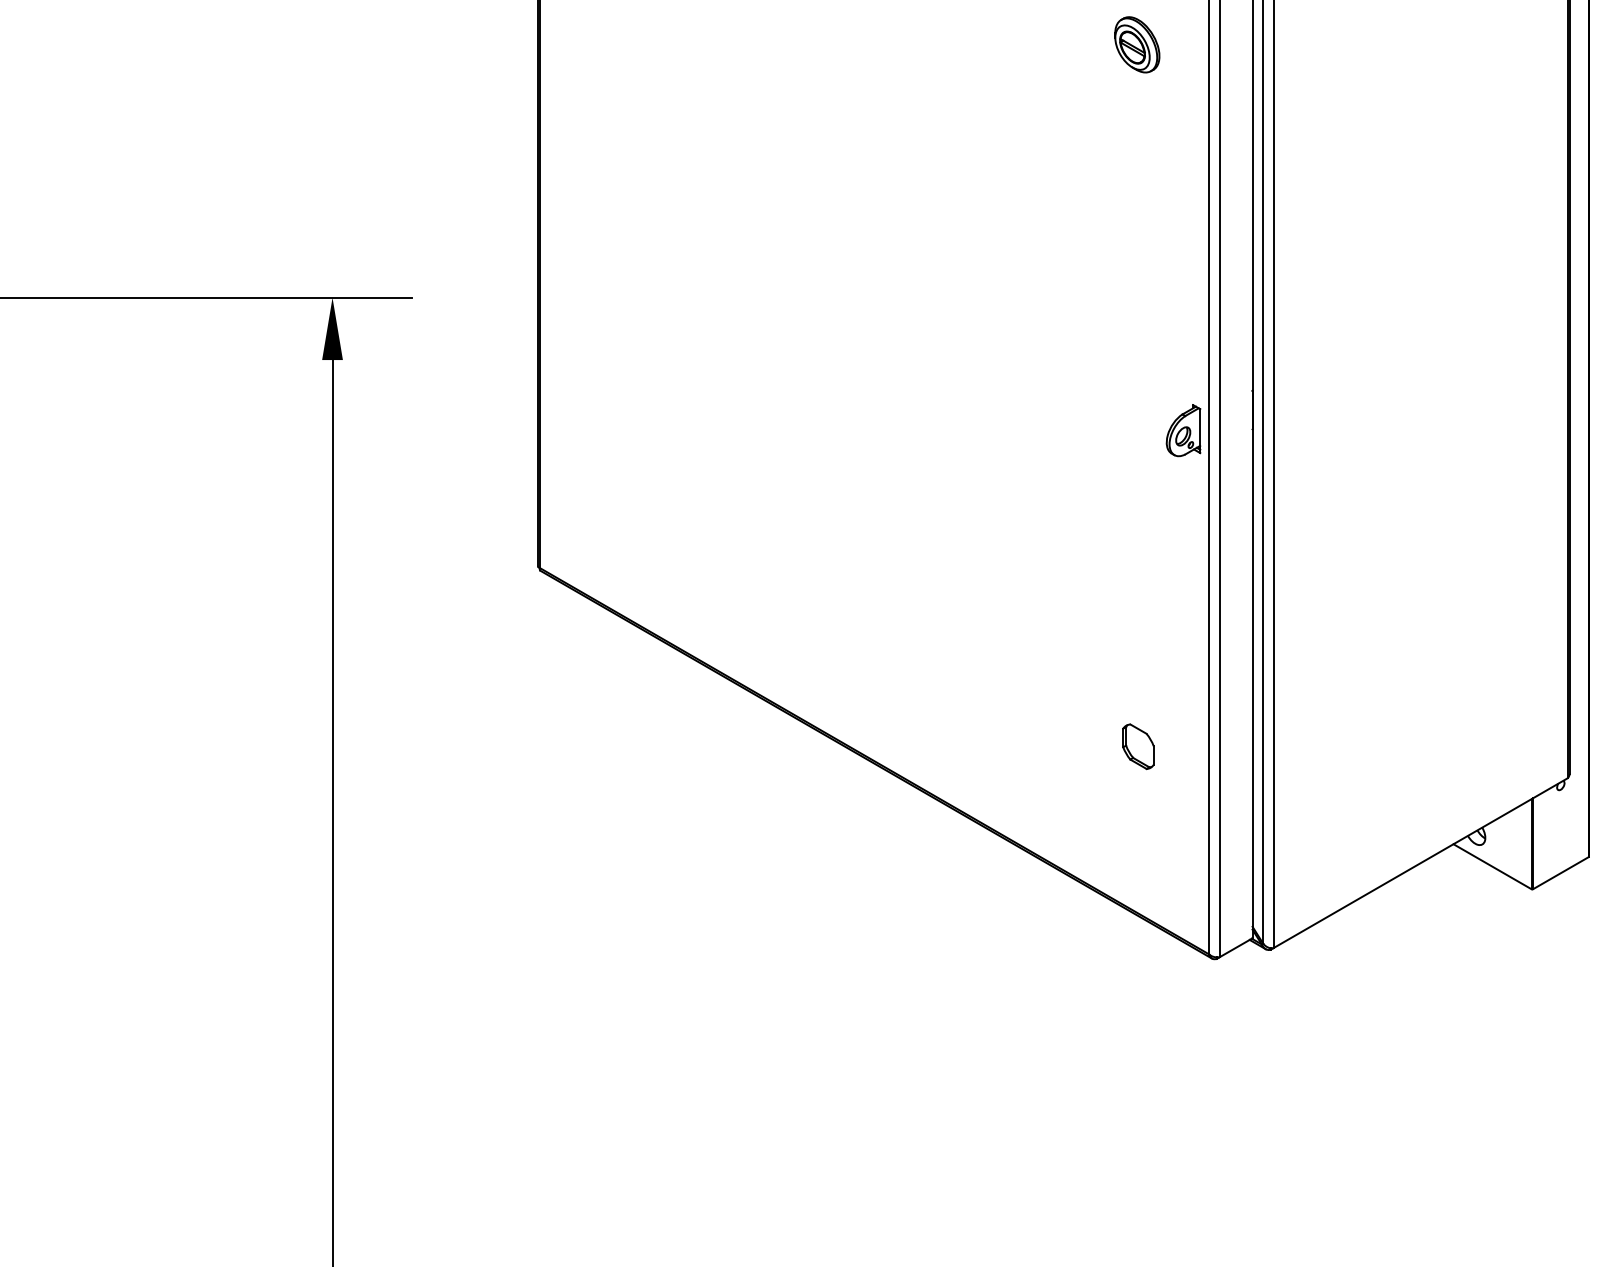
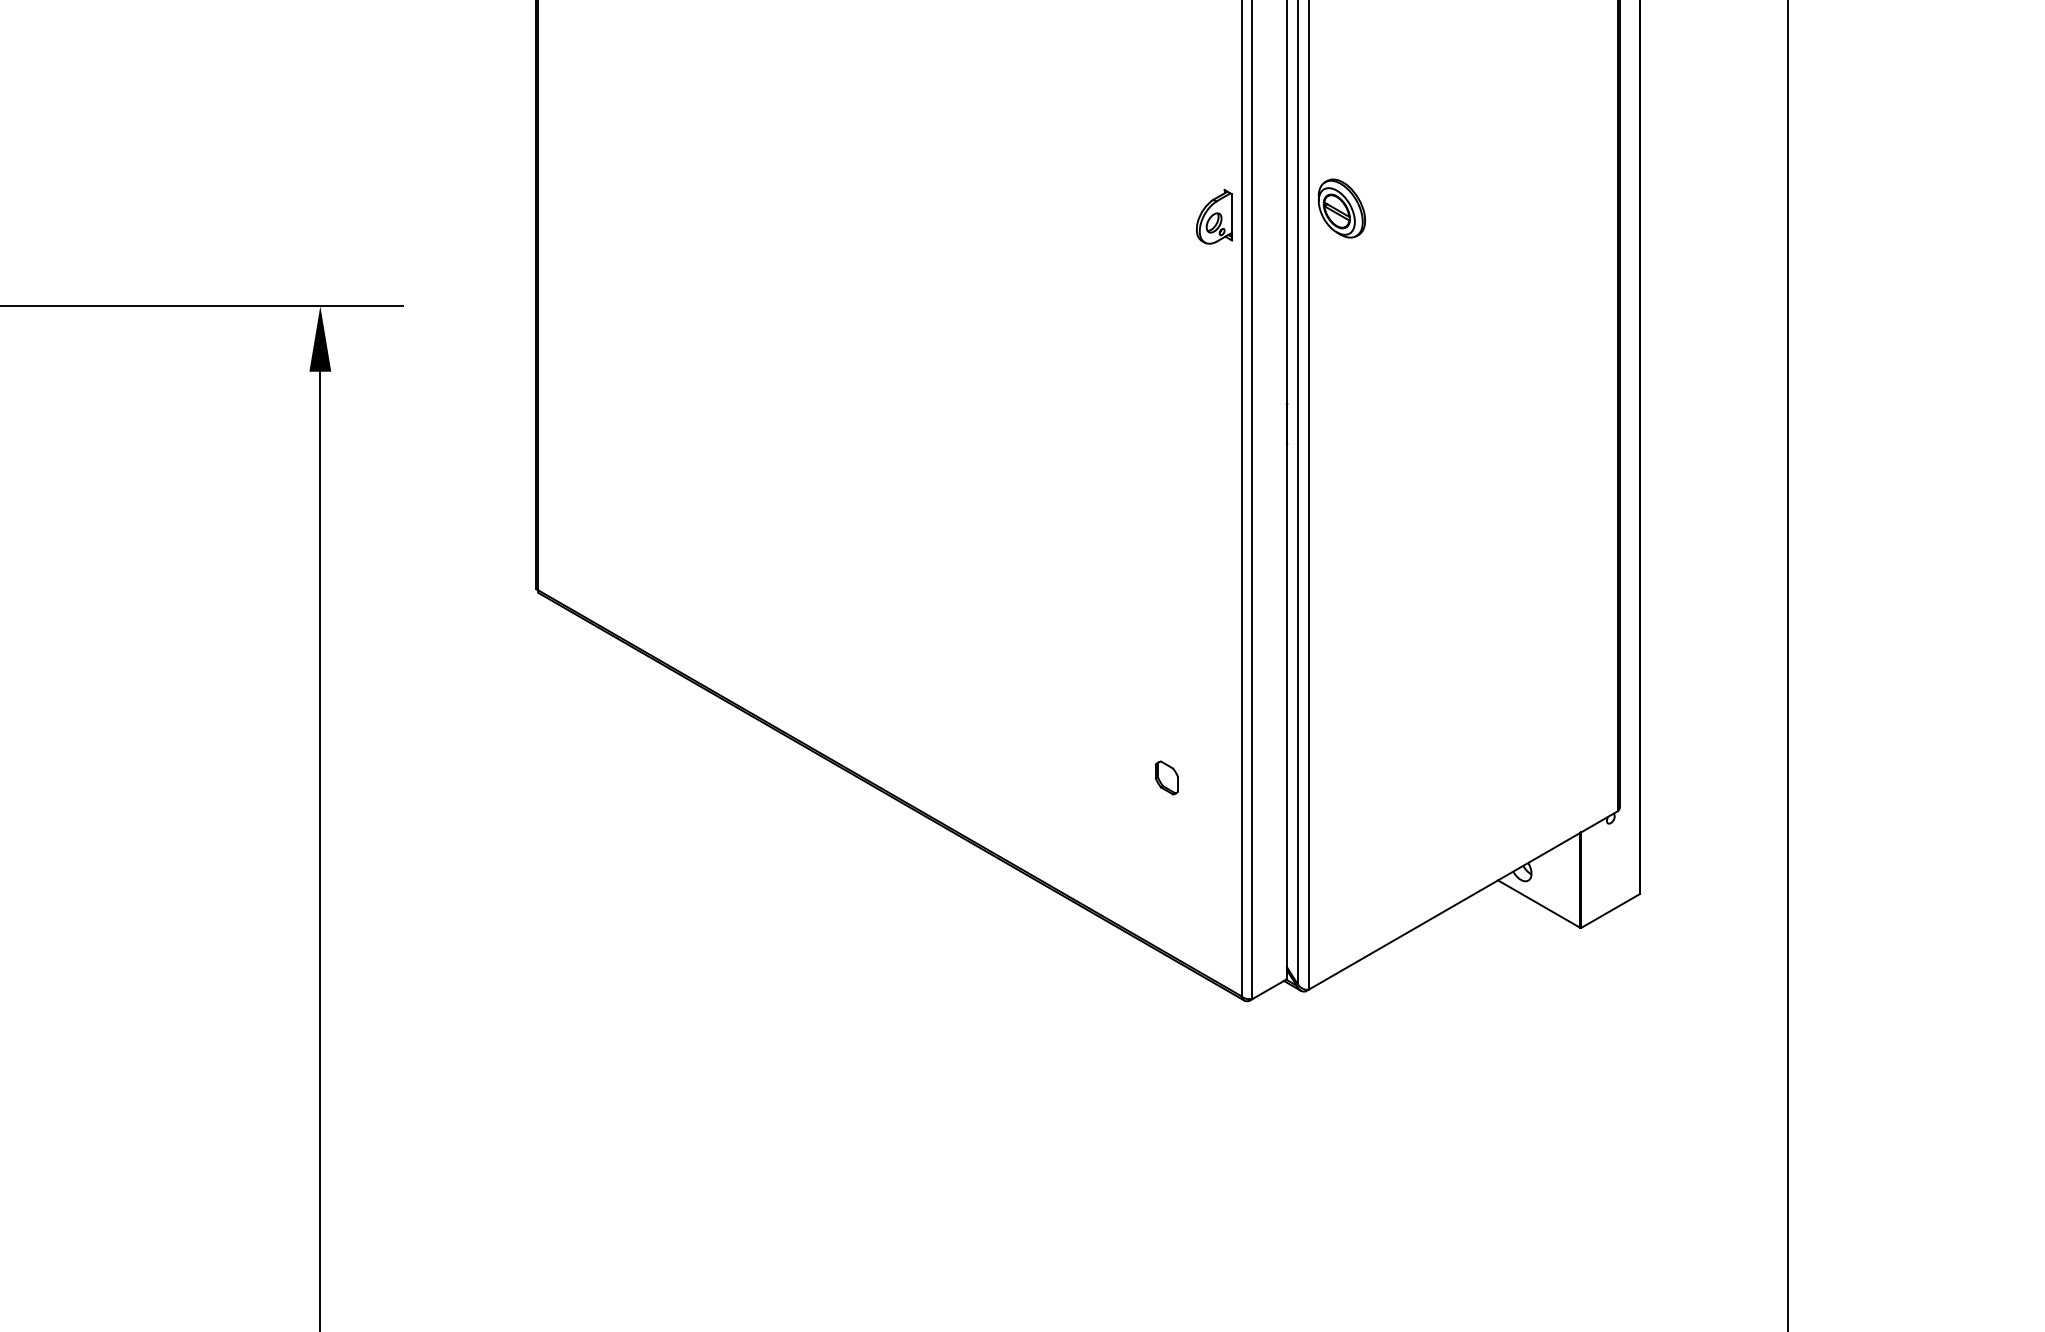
part: (1136, 44) -> (1341, 208), moved
part: (1183, 430) -> (1214, 216), moved
part: (1137, 746) -> (1166, 777), size x0.7

